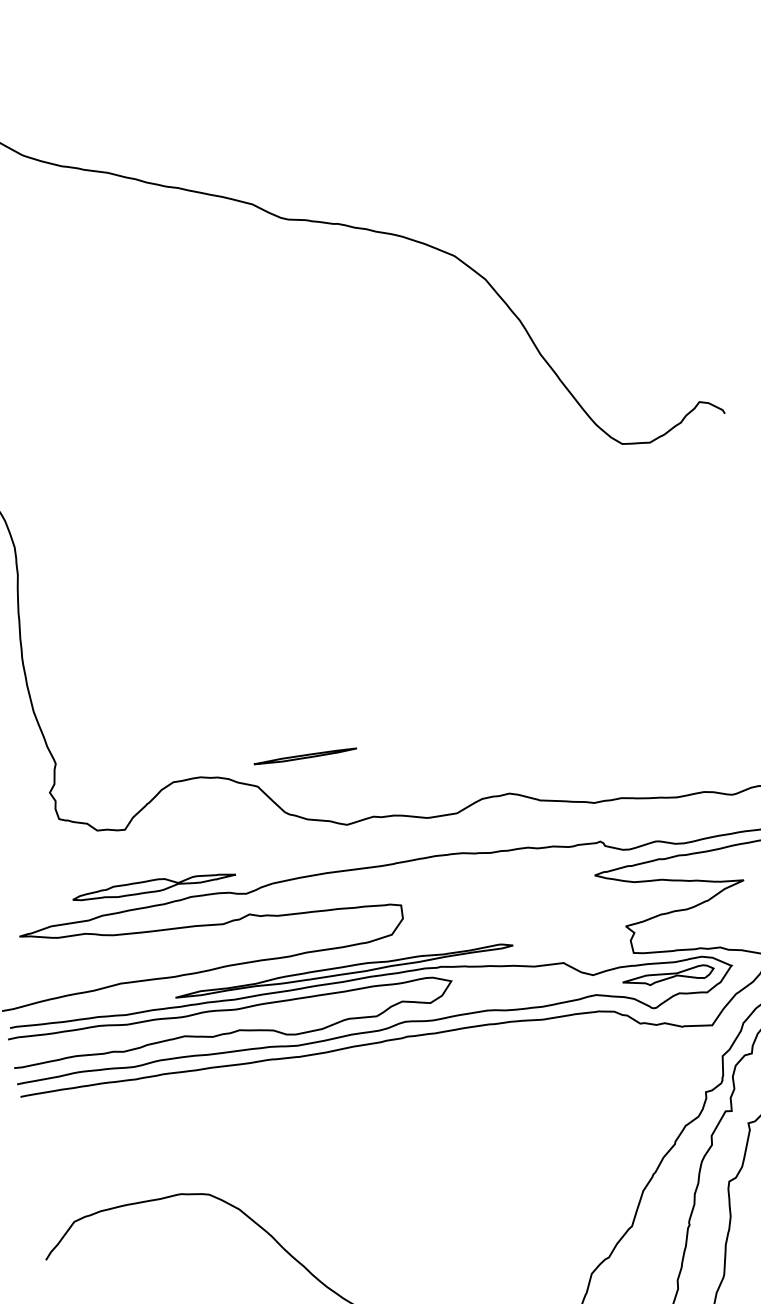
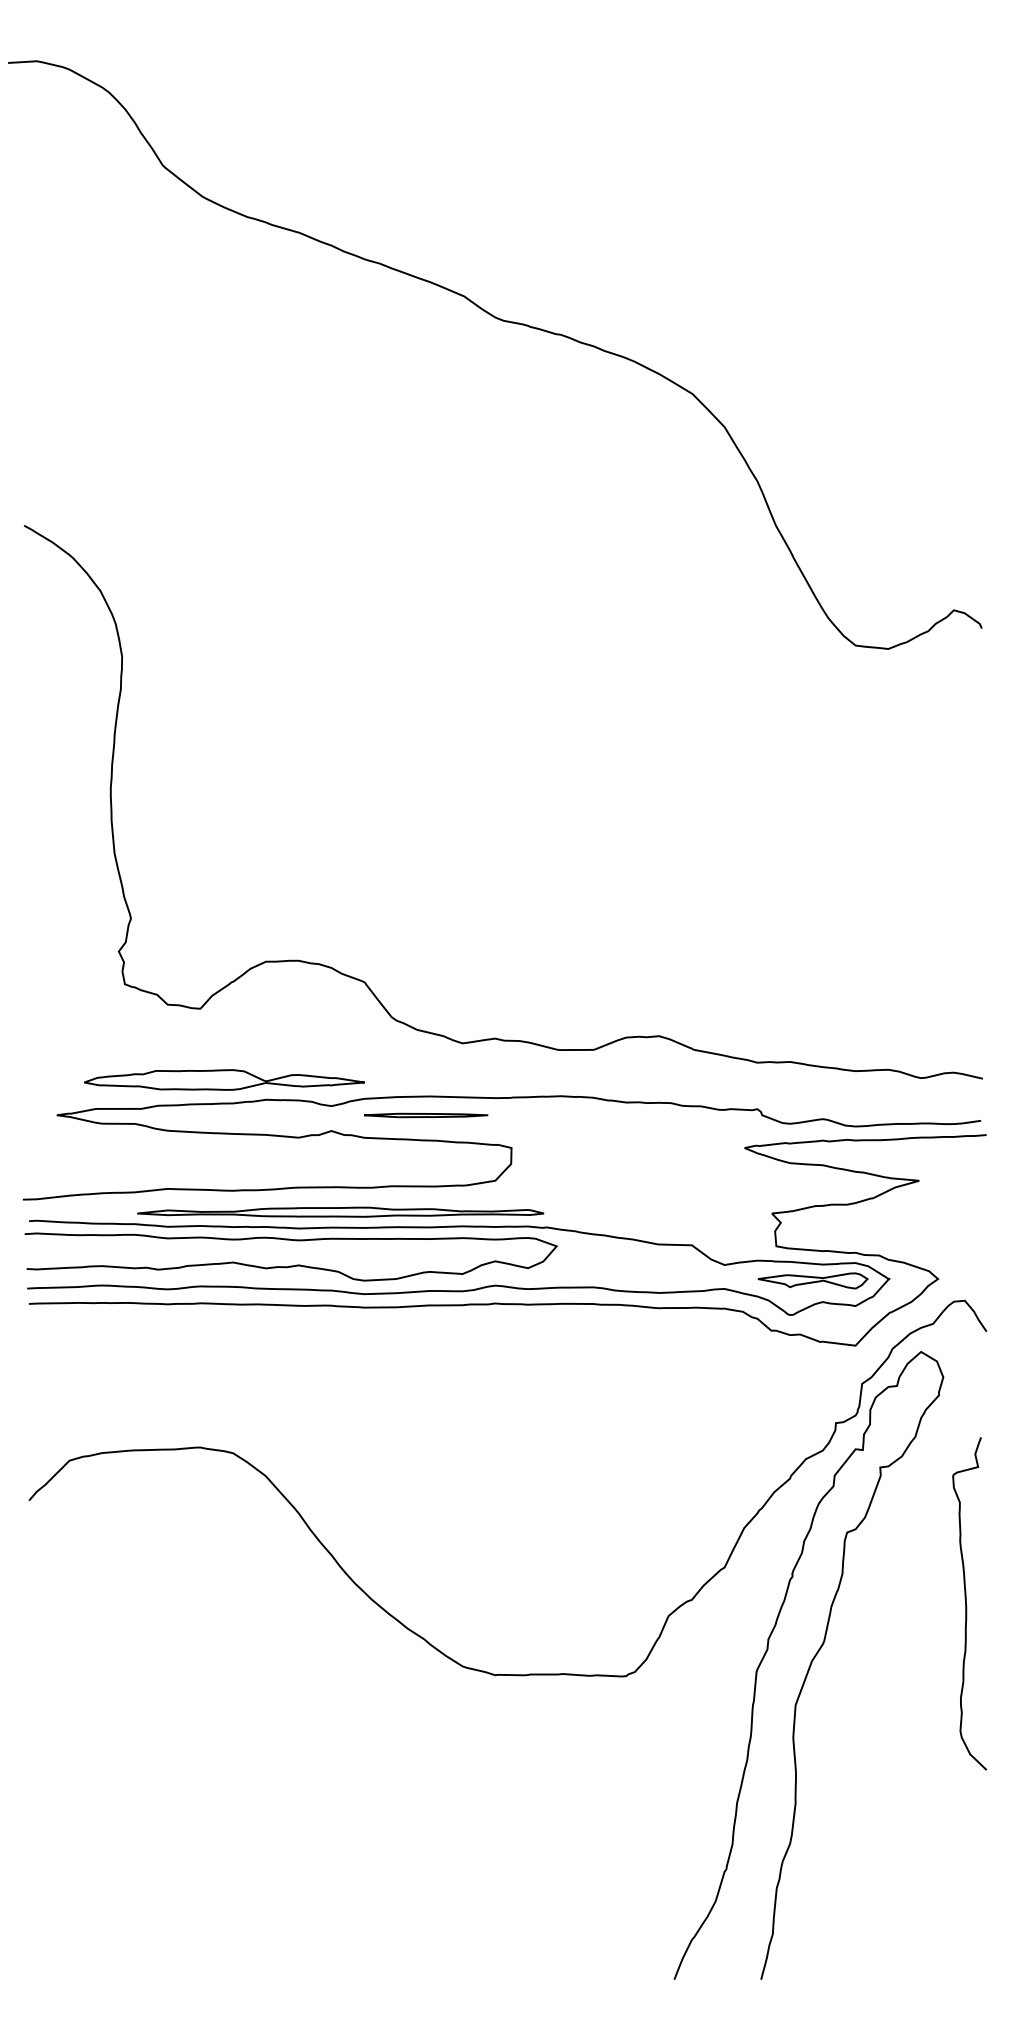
part: (305, 756) -> (426, 1115), moved
part: (154, 885) -> (224, 1079), size x1.43
part: (343, 969) -> (340, 1211), moved

